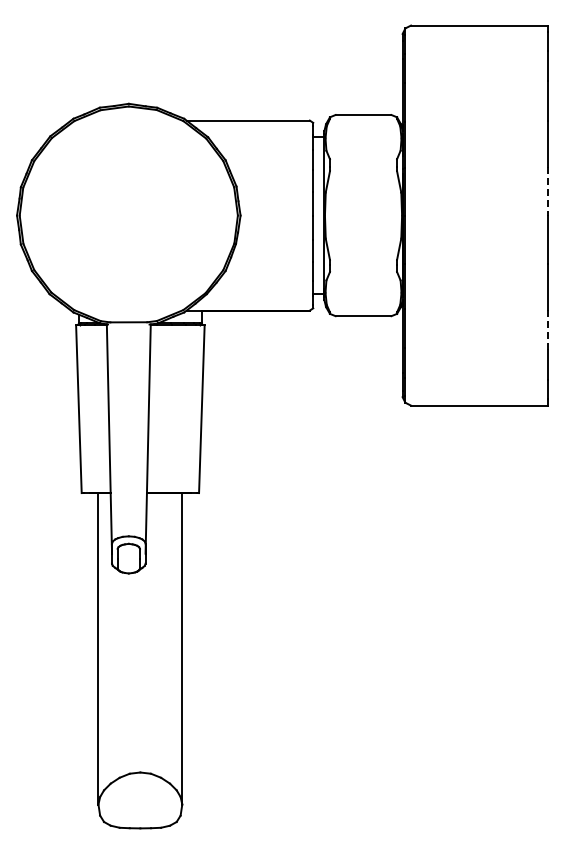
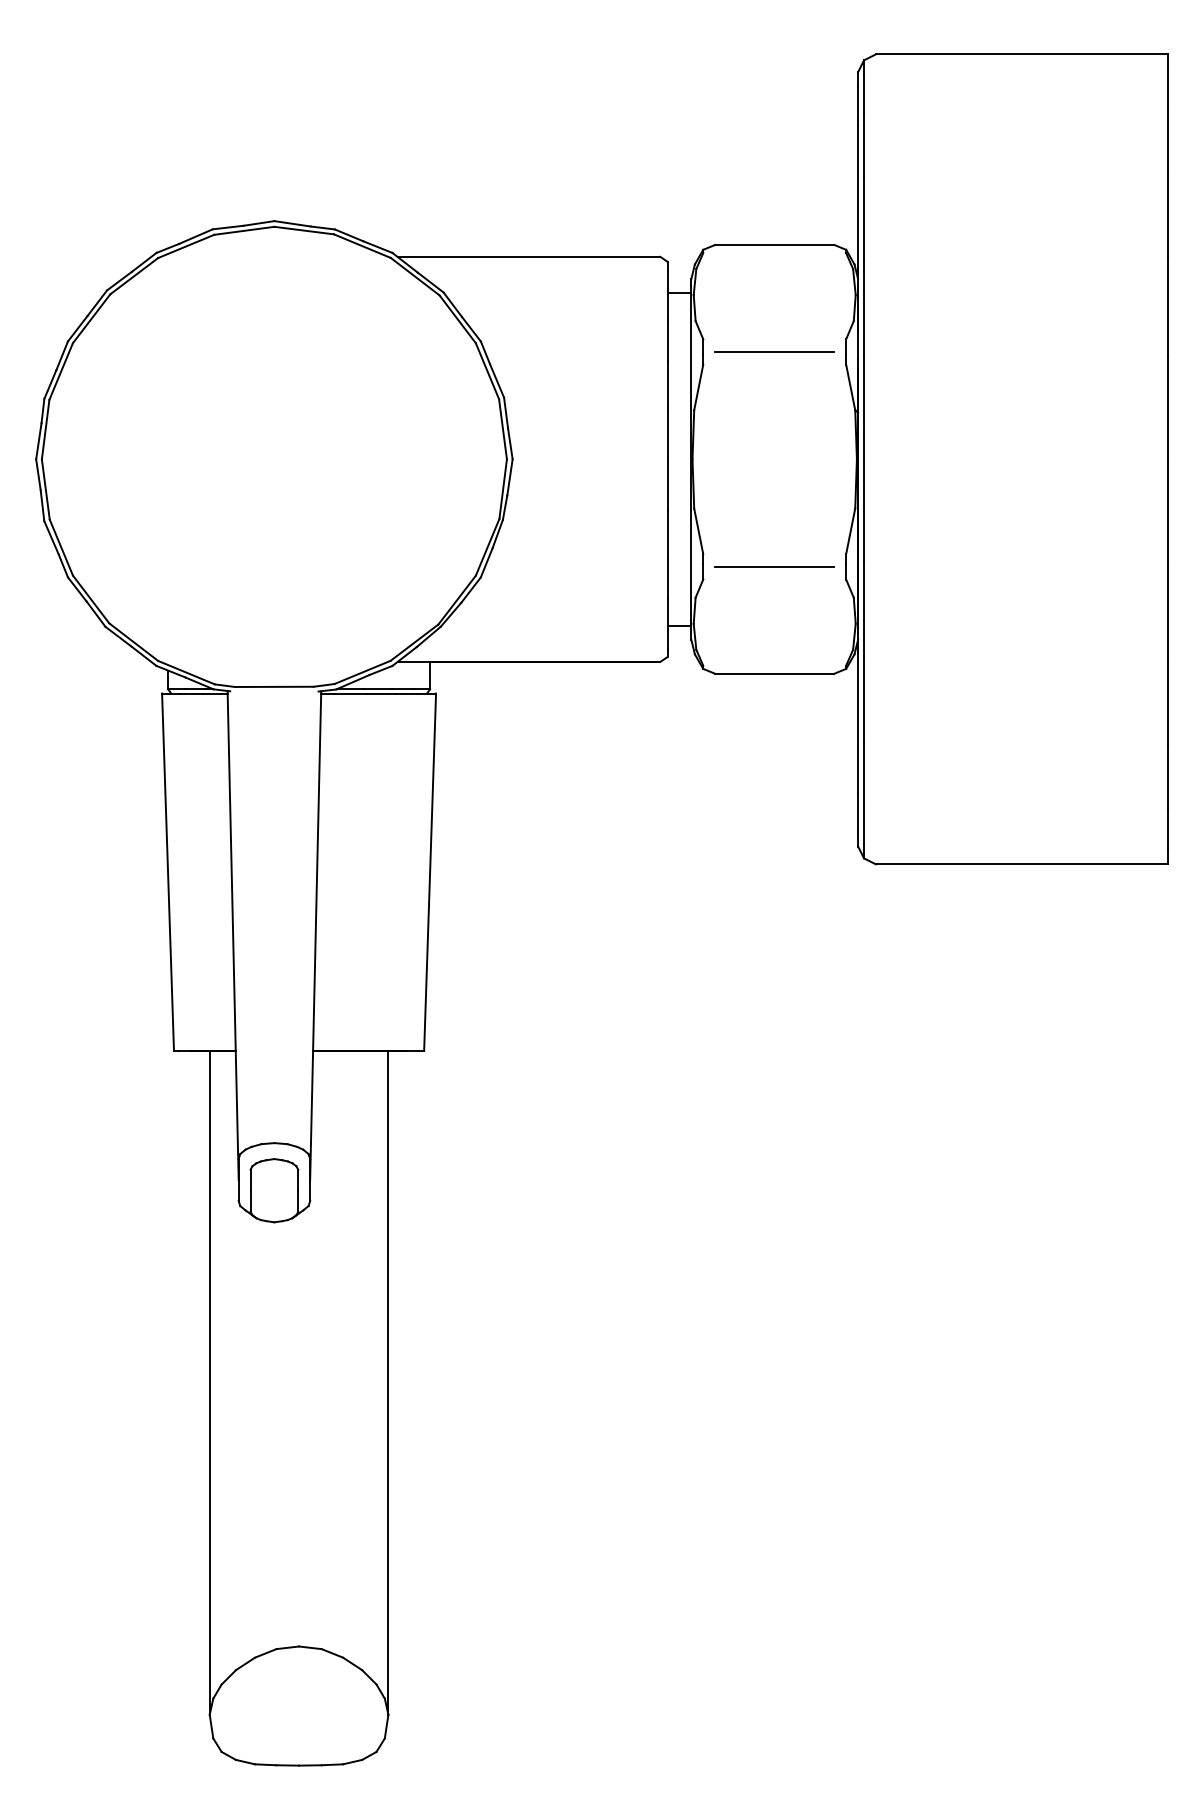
line: (363, 165) -> (774, 352), added
line: (547, 191) -> (1166, 408), dashed -> solid
line: (363, 266) -> (774, 567), added
line: (547, 329) -> (1166, 702), dashed -> solid

